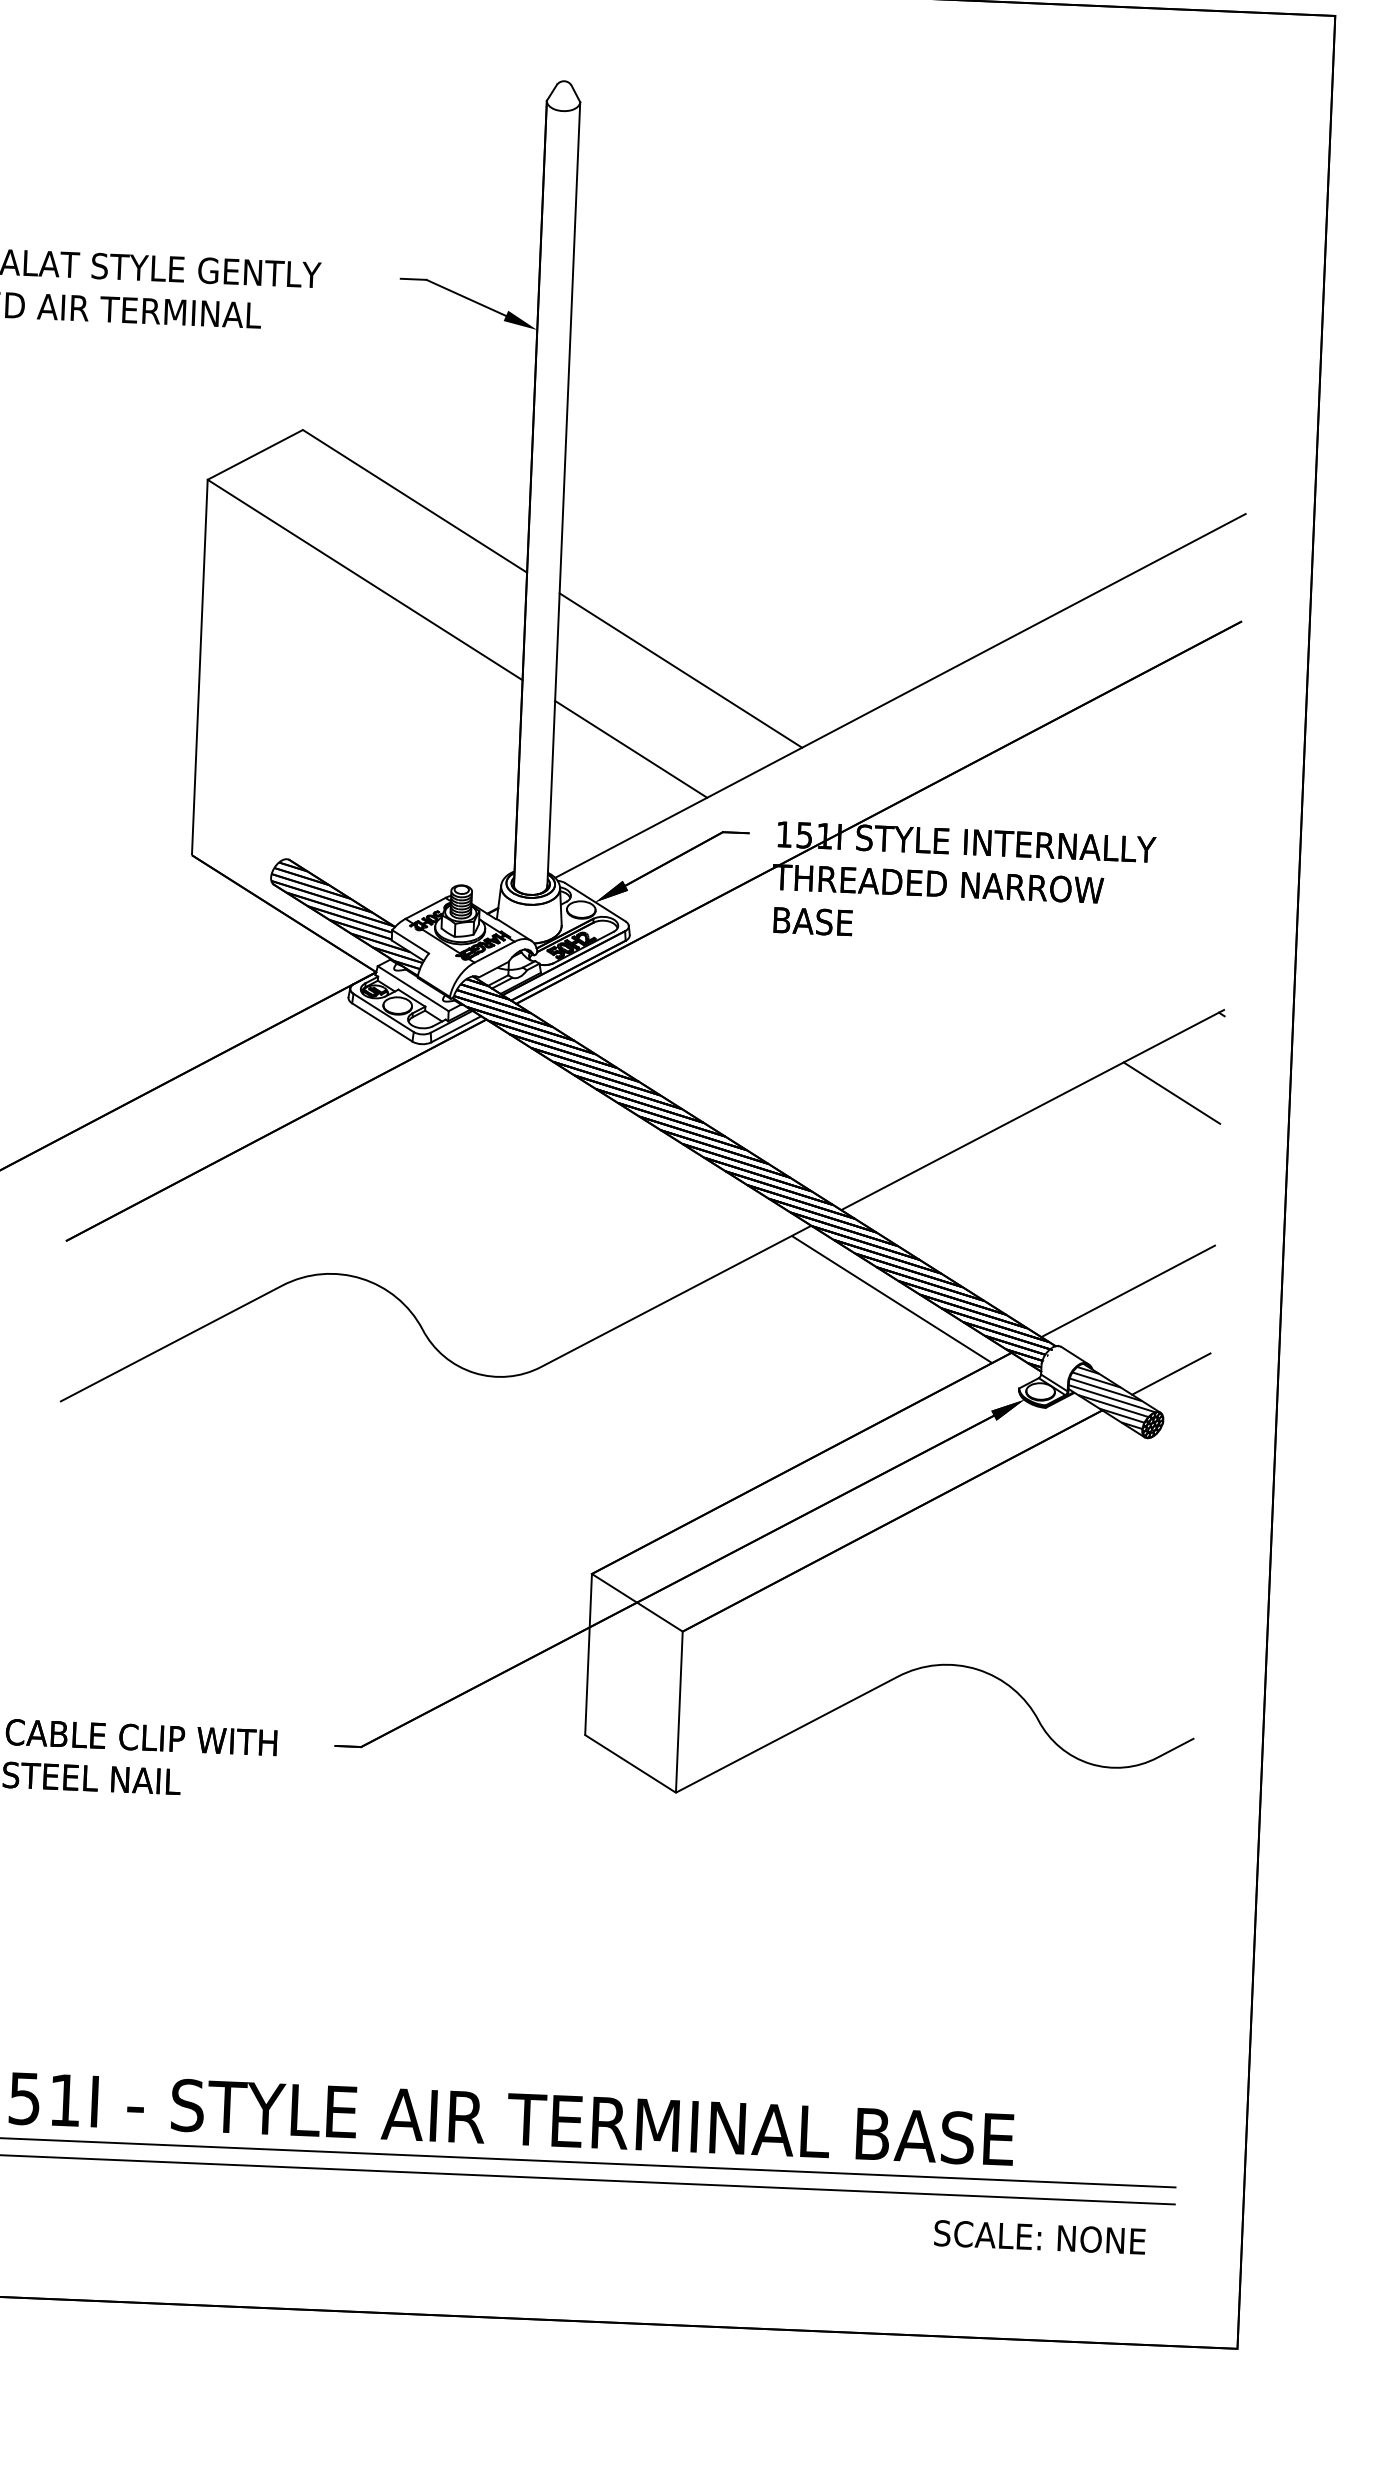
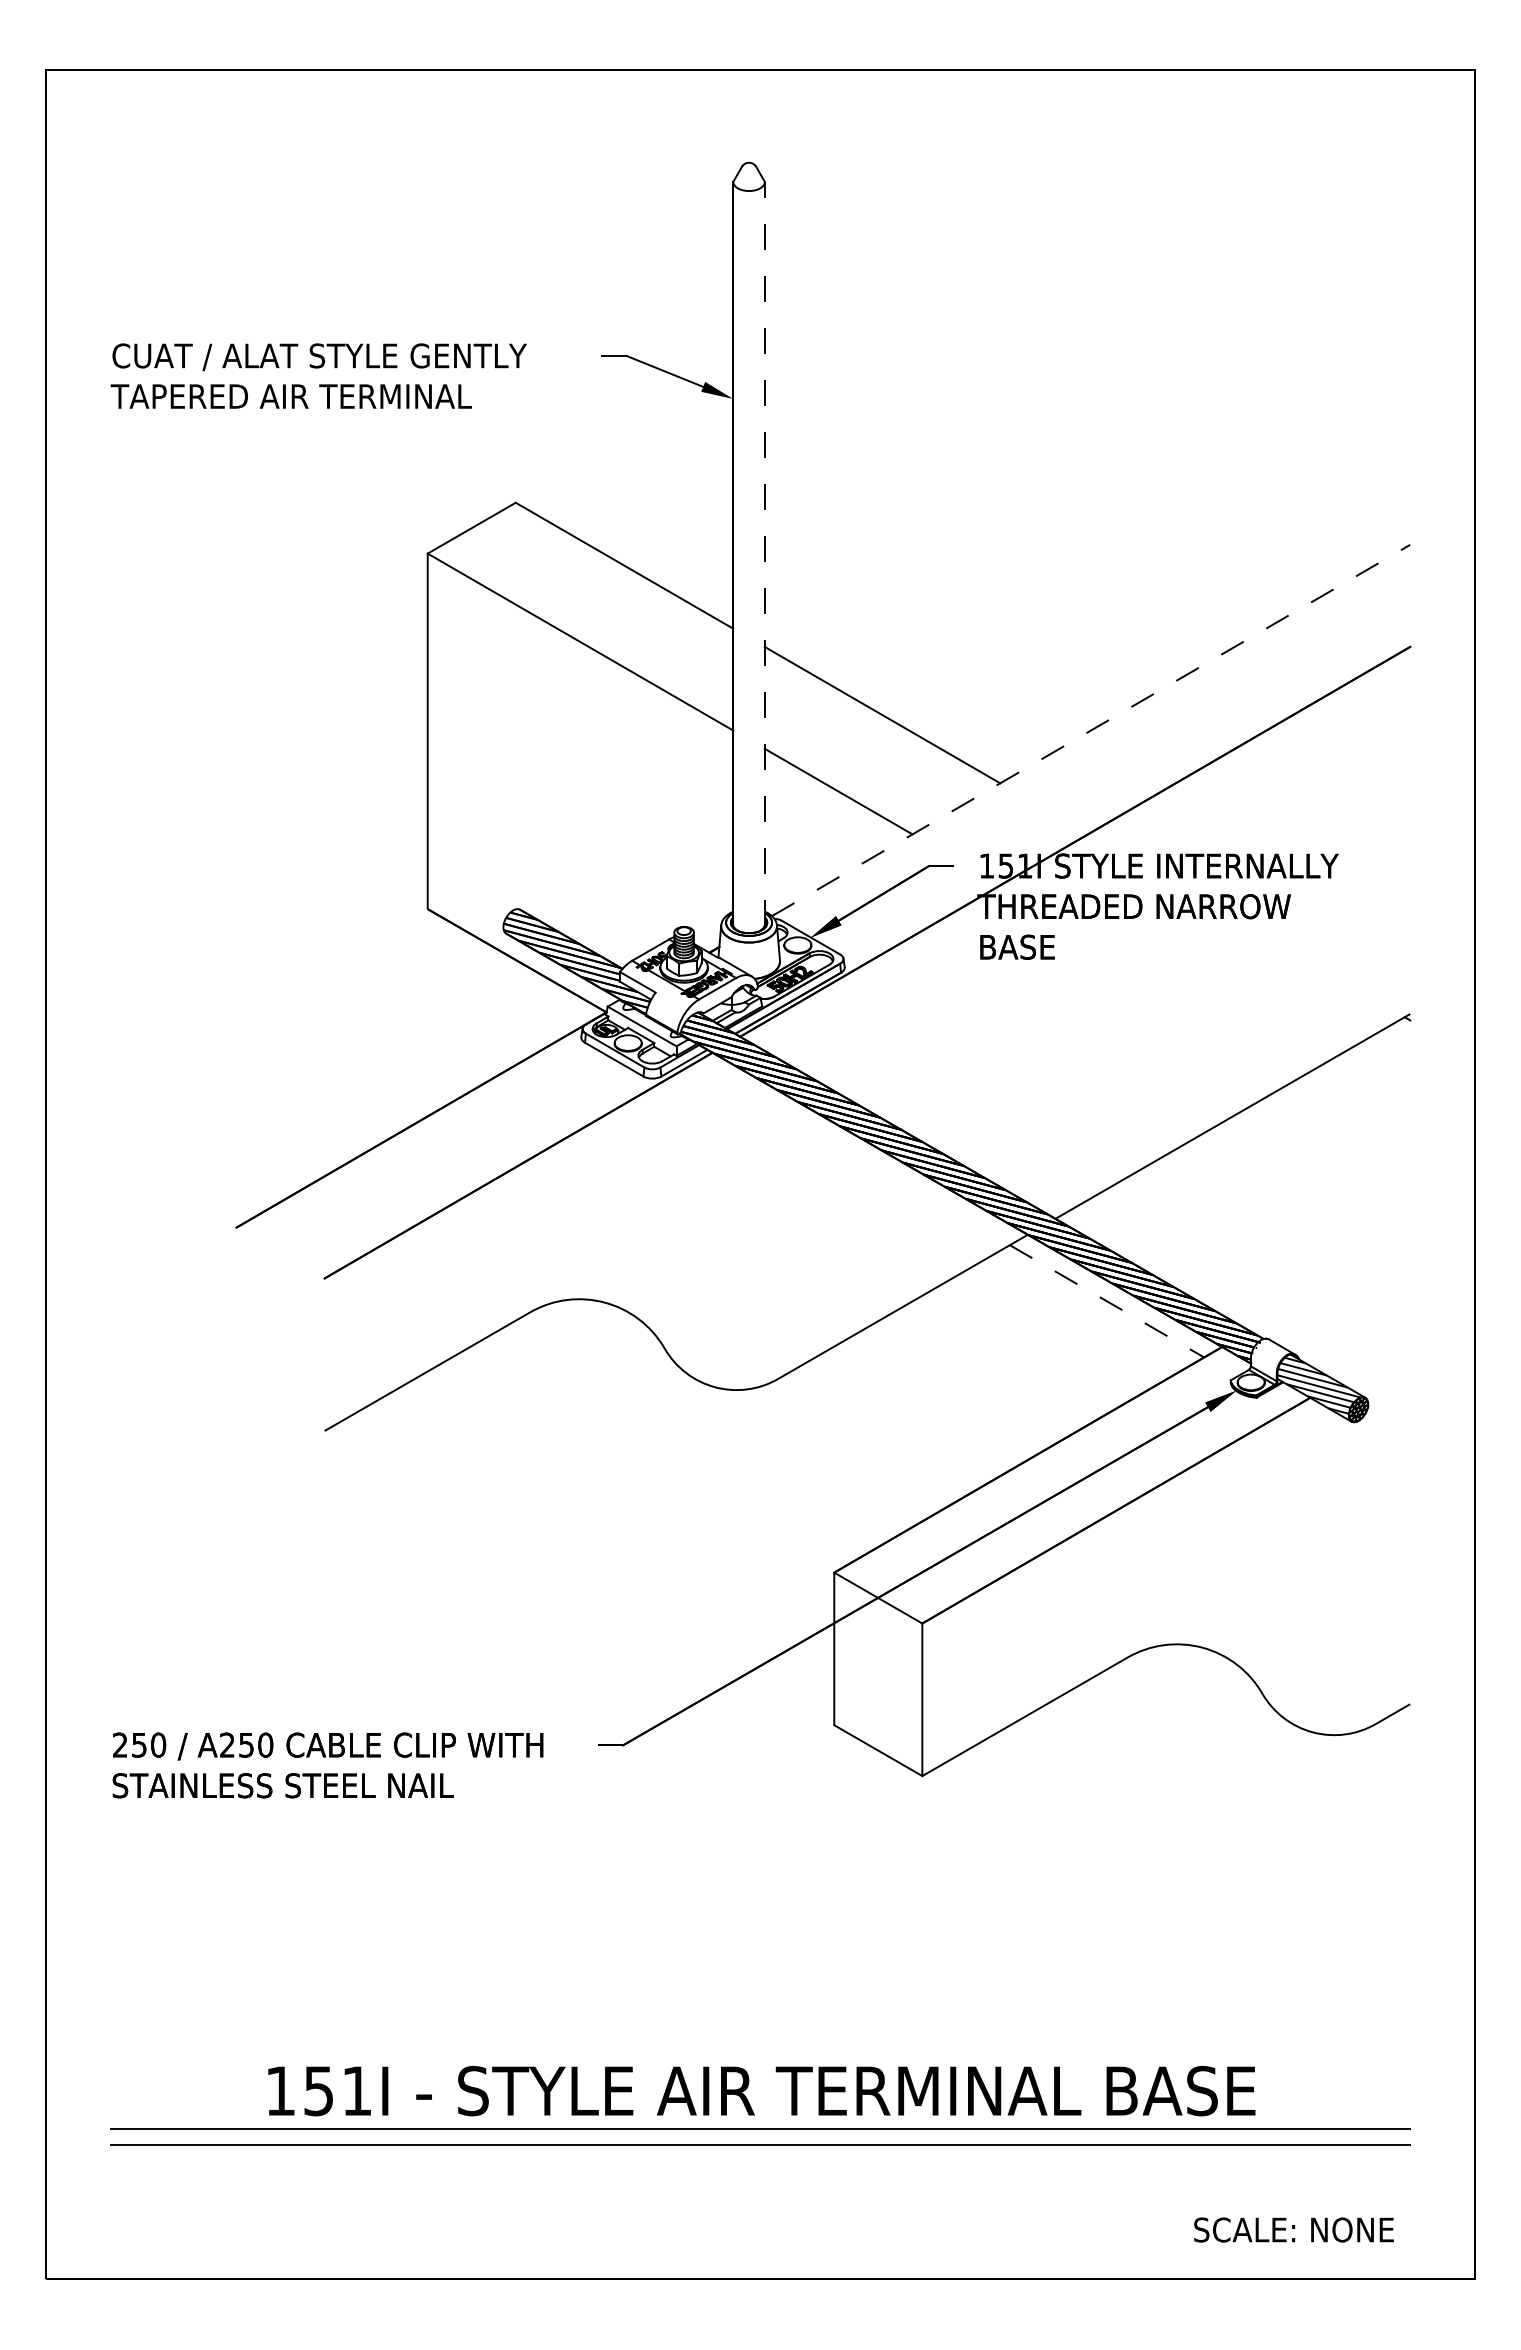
line: (563, 494) -> (764, 553), solid -> dashed
line: (900, 695) -> (1091, 730), solid -> dashed
line: (1171, 1093) -> (1363, 1095), removed
line: (1127, 1290) -> (1329, 1283), removed
line: (892, 1299) -> (1107, 1301), solid -> dashed
line: (1170, 1373) -> (1373, 1360), removed
text: (1039, 2236) -> (1293, 2229), moved

